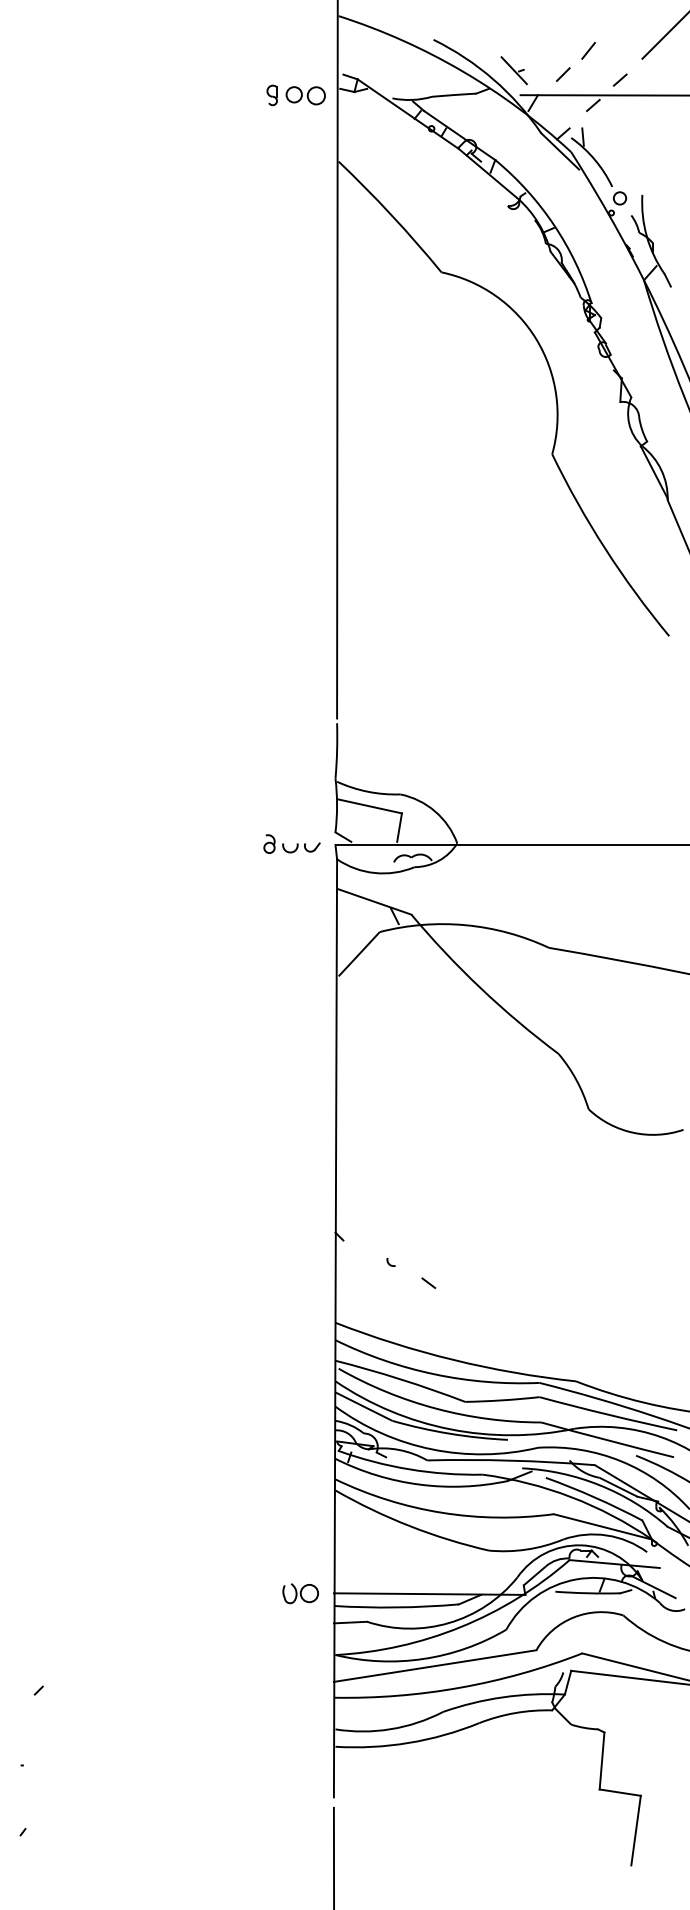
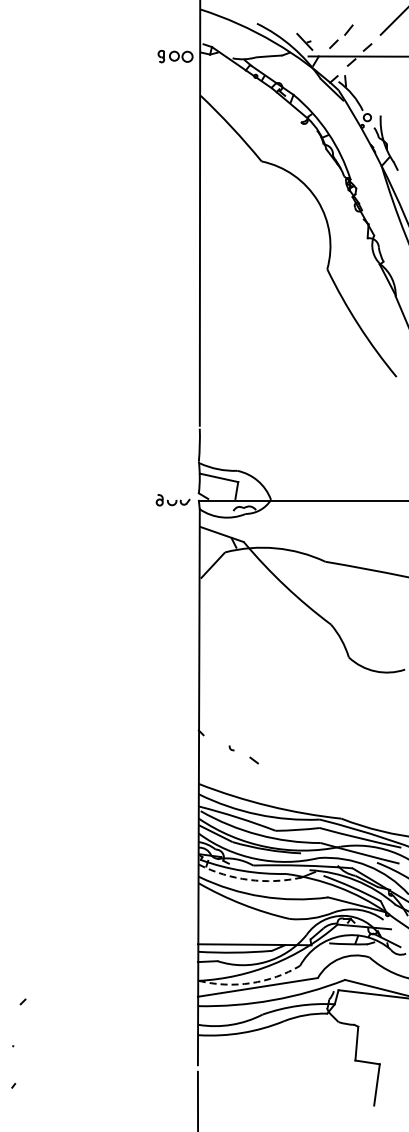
arc: (419, 1483) -> (248, 879), solid -> dashed
part: (301, 1593) -> (178, 944), removed
arc: (422, 1659) -> (250, 983), solid -> dashed

